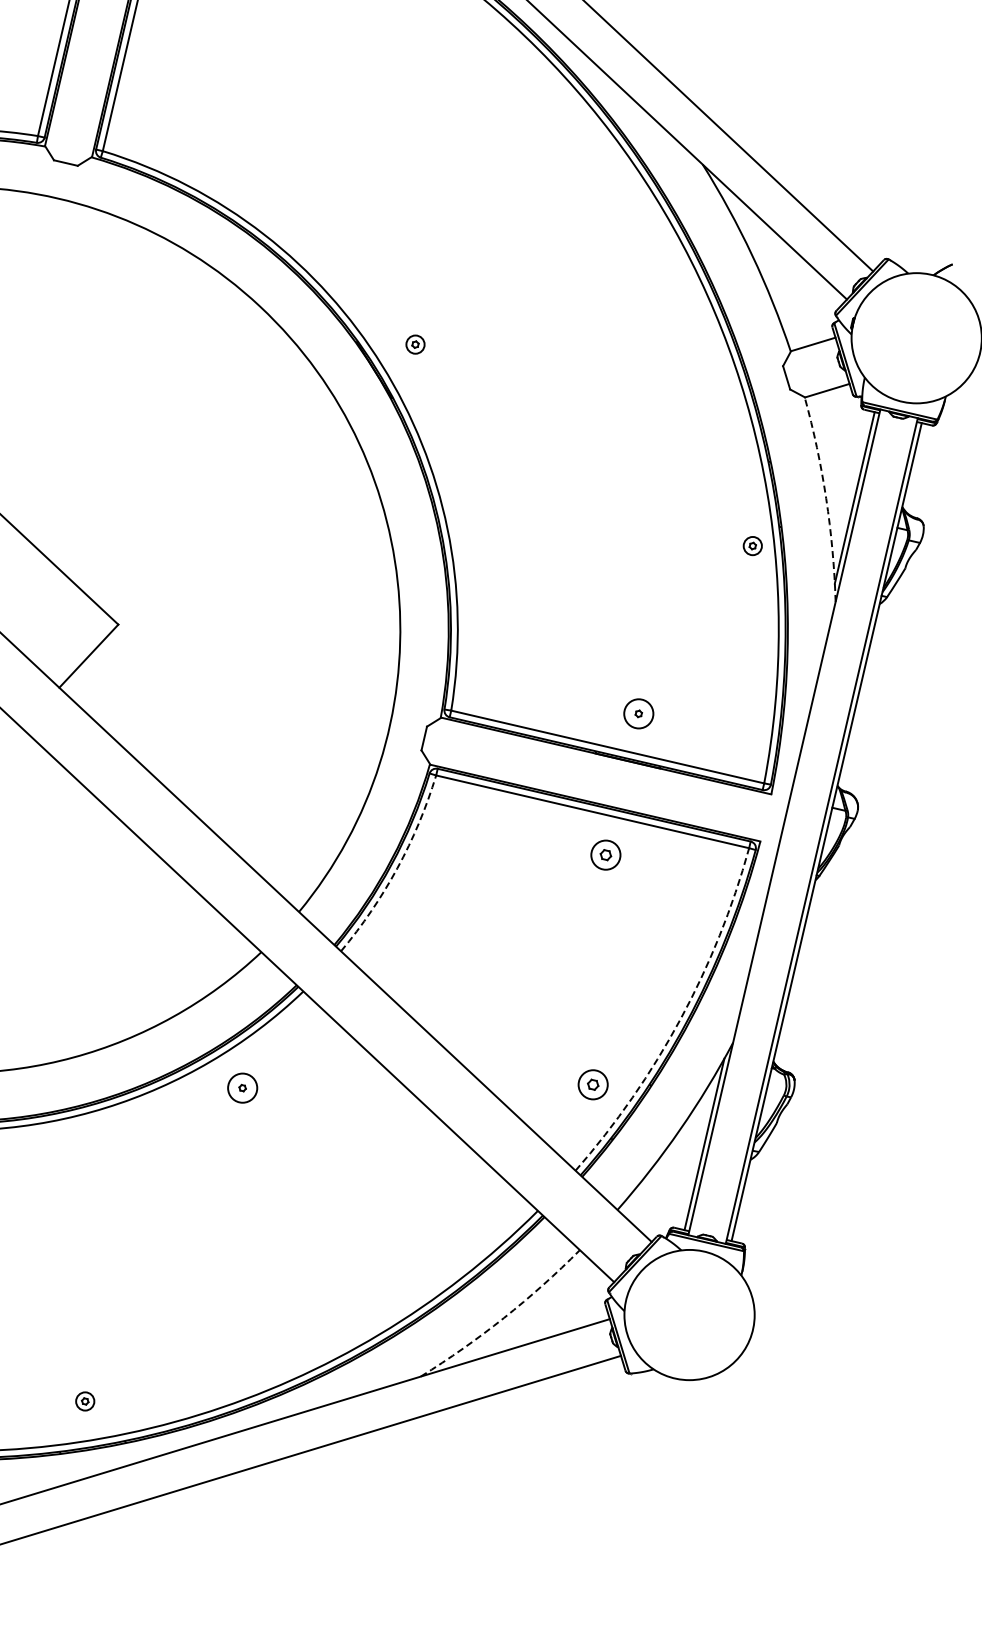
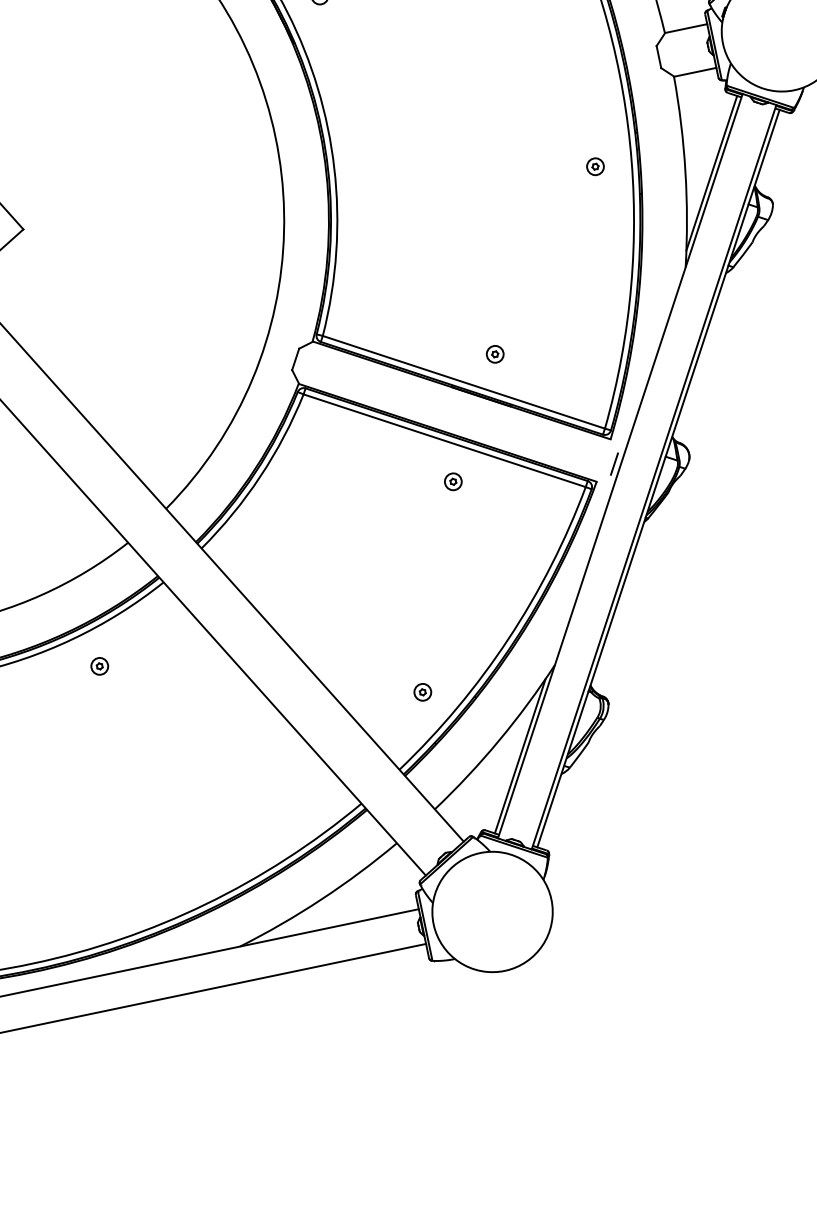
arc: (826, 498) -> (685, 171), dashed -> solid
part: (752, 546) -> (595, 167), moved
circle: (638, 713) -> (494, 353), size x0.62
line: (777, 820) -> (614, 463), added
part: (605, 855) -> (452, 481), size x0.62
arc: (397, 868) -> (260, 476), dashed -> solid
arc: (680, 1019) -> (508, 639), dashed -> solid
part: (593, 1085) -> (422, 692), size x0.62
circle: (242, 1088) -> (99, 666), size x0.62
arc: (504, 1318) -> (321, 899), dashed -> solid

